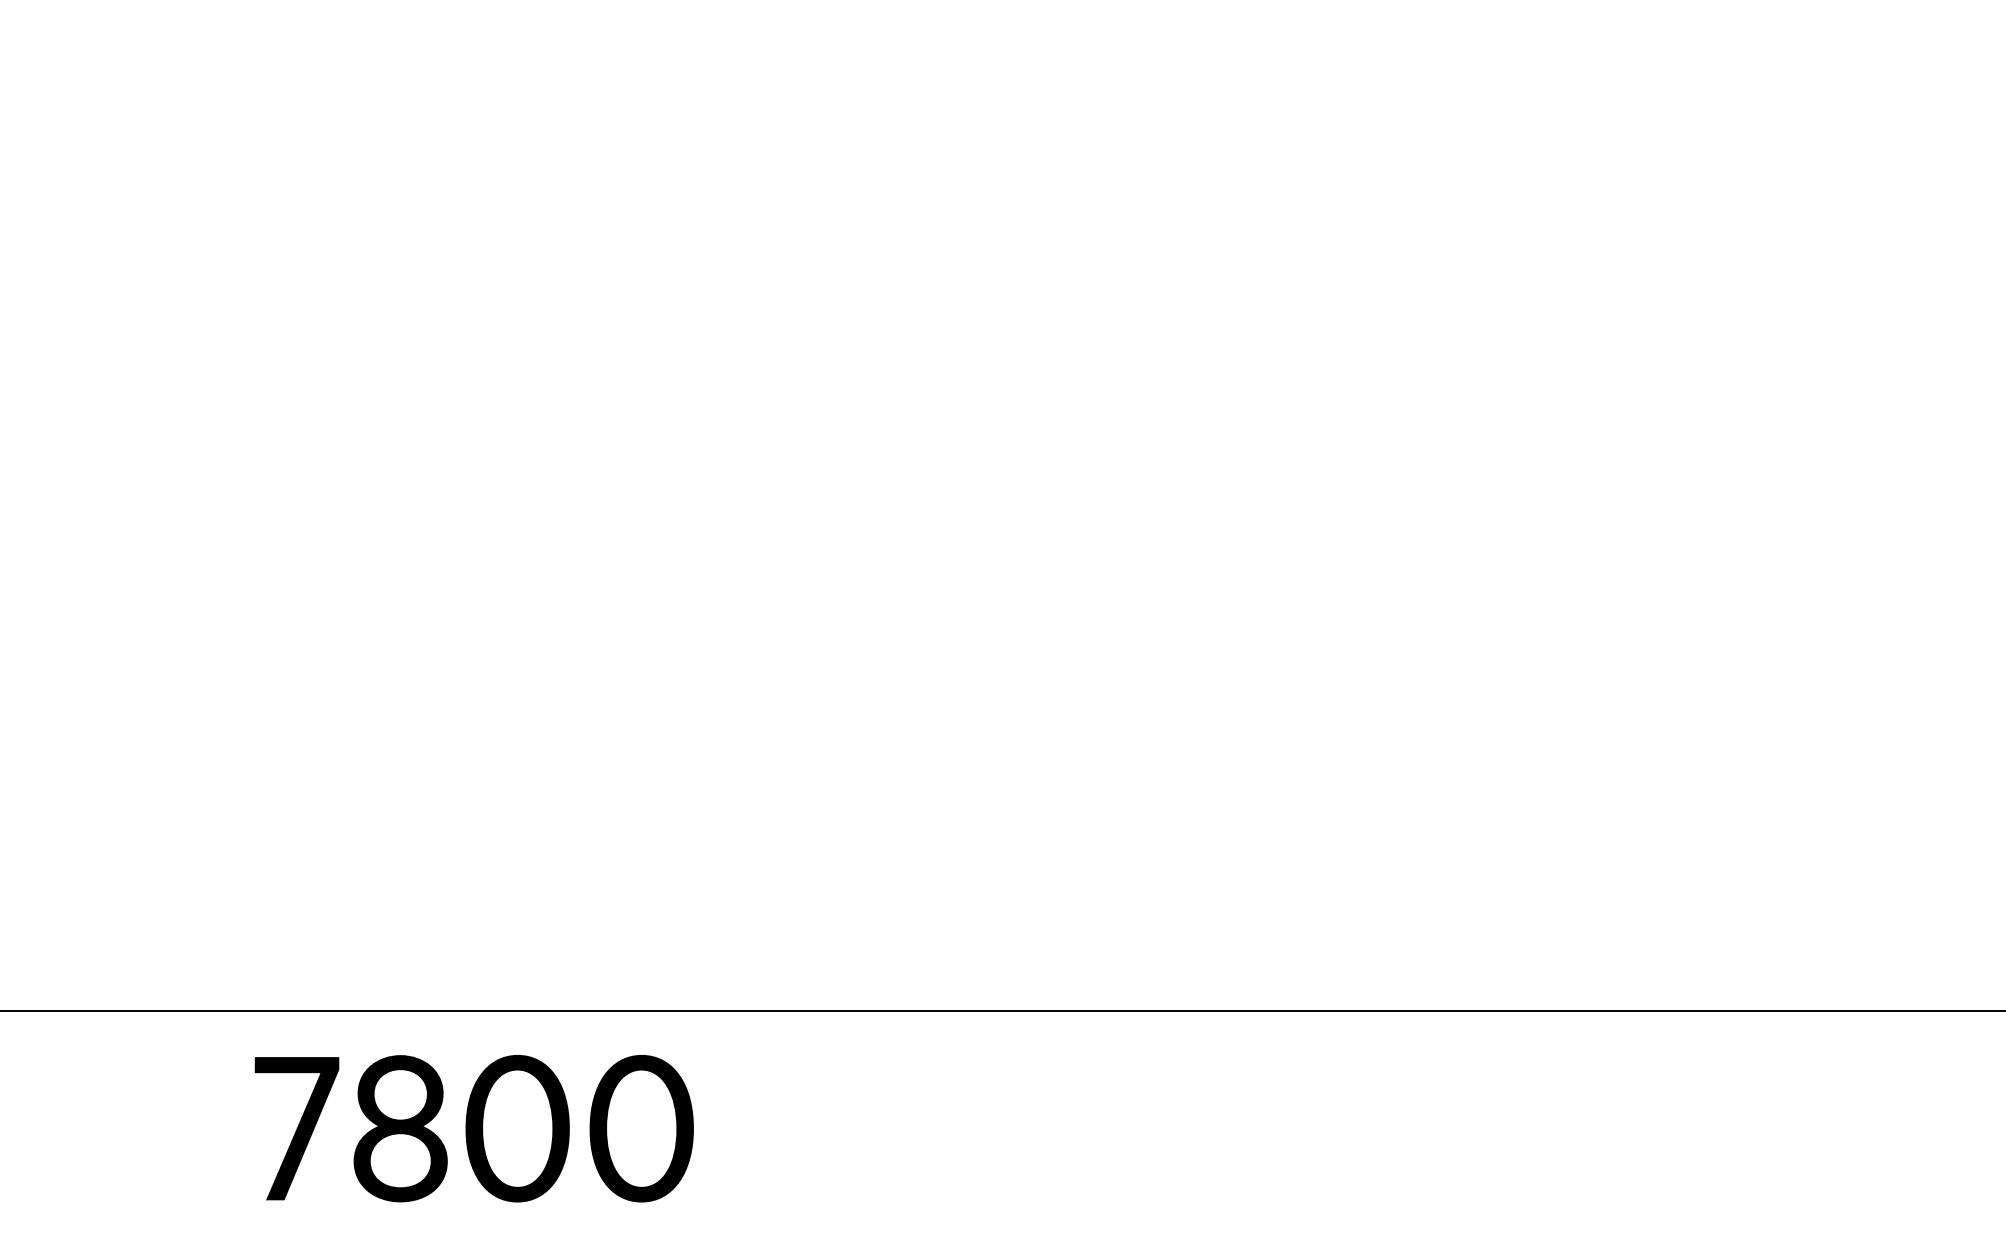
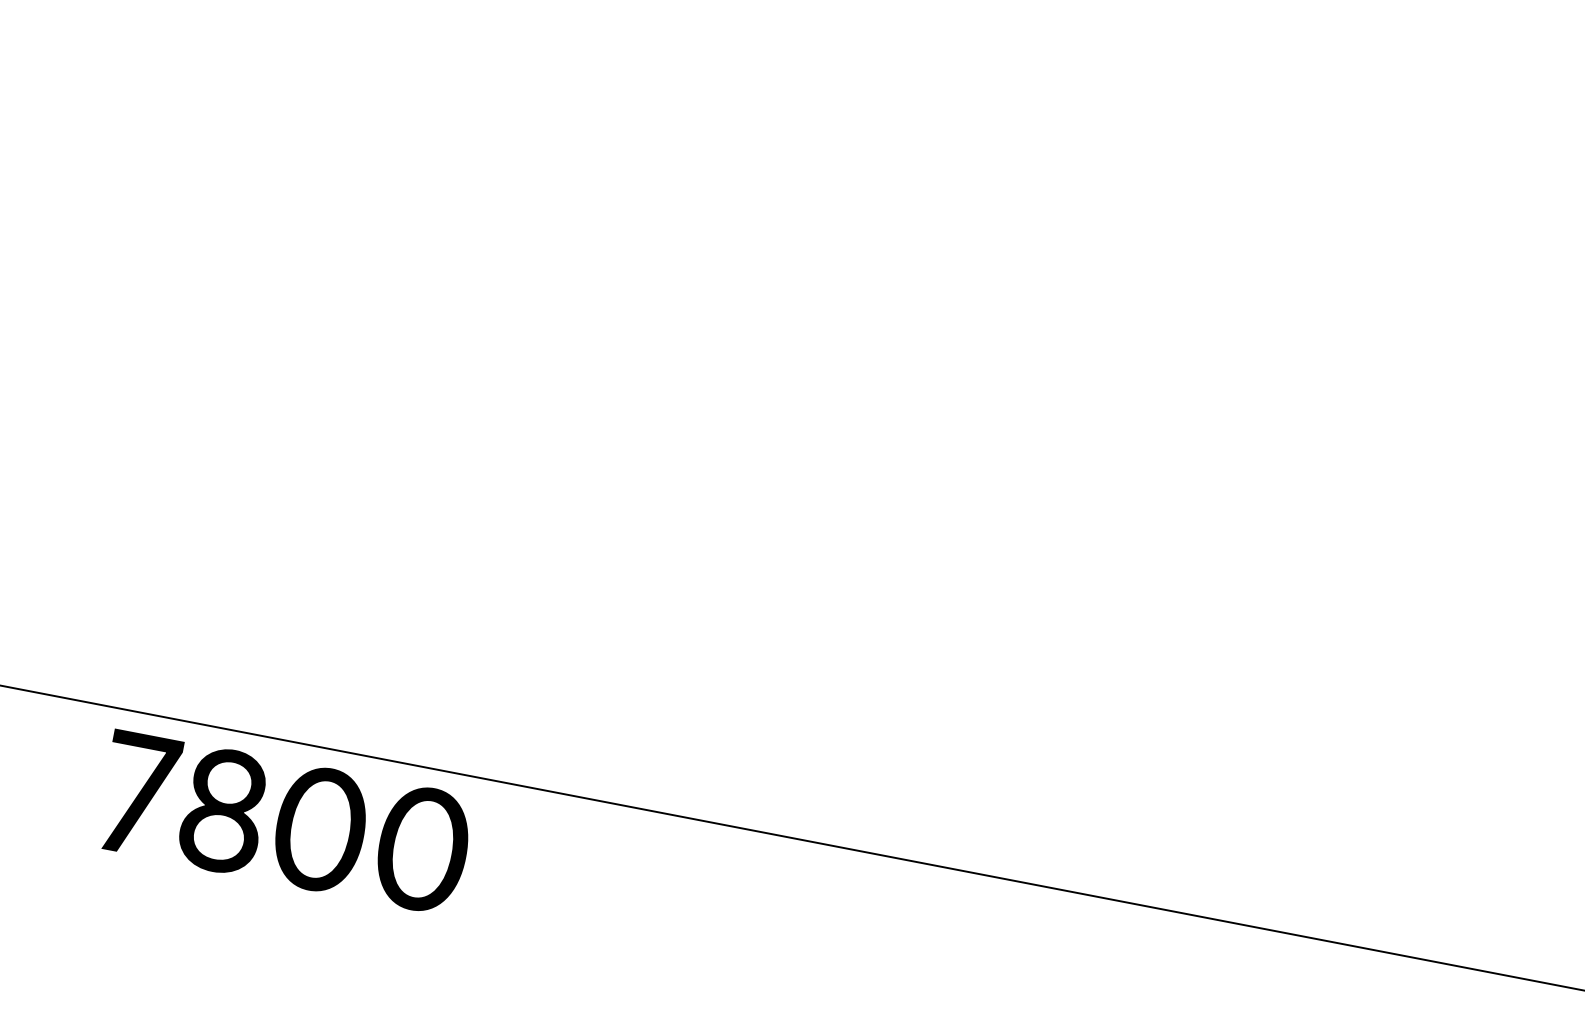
part: (473, 1128) -> (284, 822), moved

